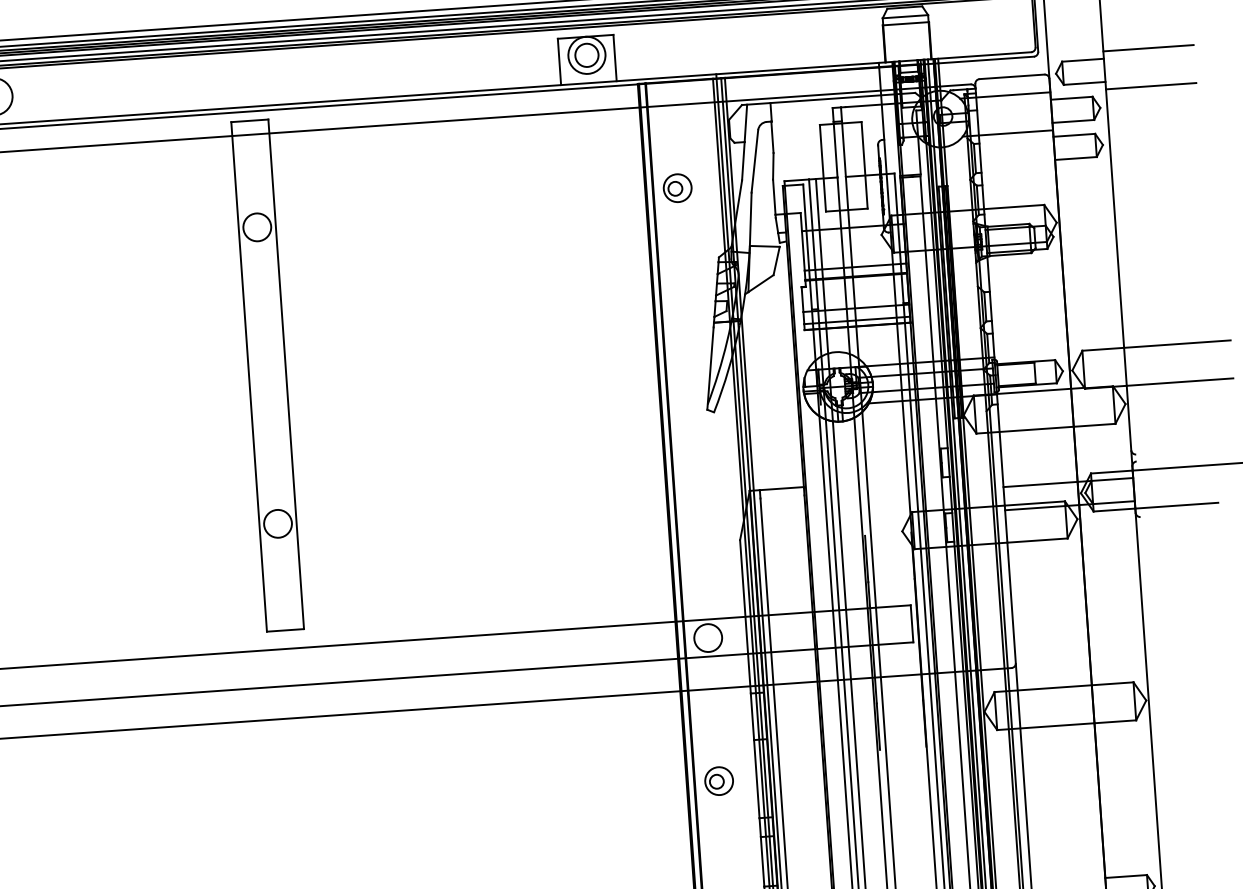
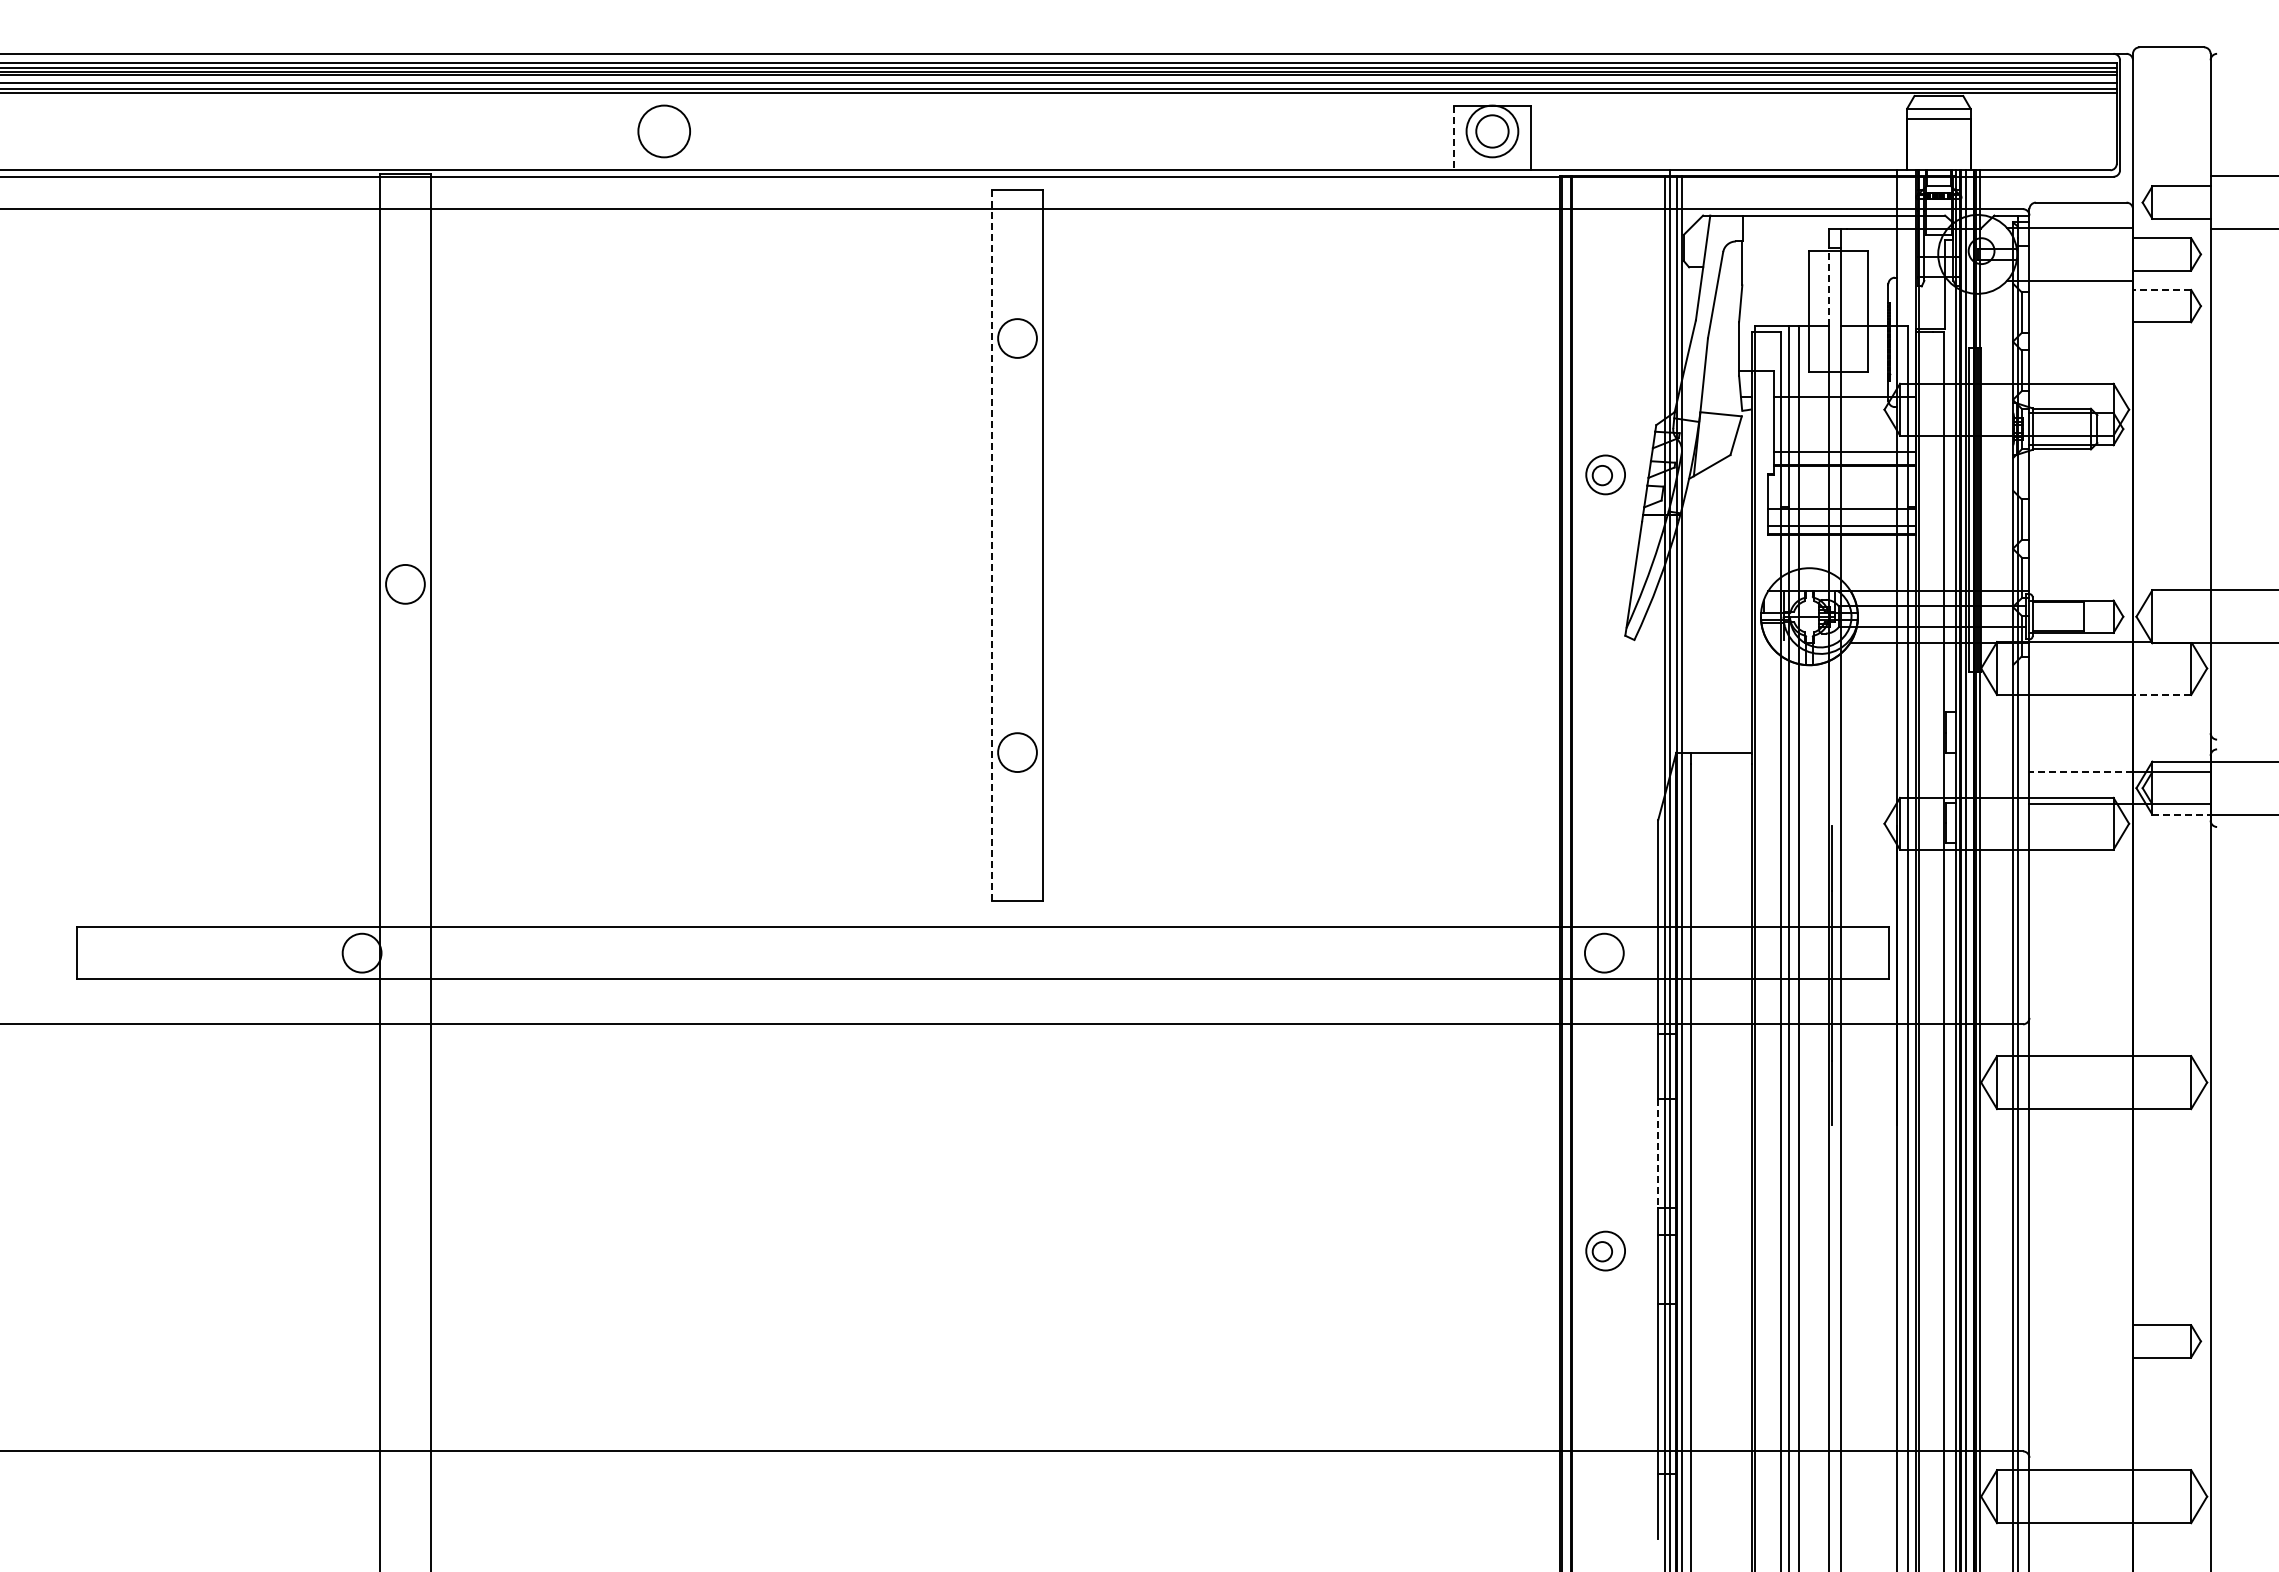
line: (559, 62) -> (1453, 138), solid -> dashed
line: (1073, 135) -> (2161, 289), solid -> dashed
line: (835, 149) -> (1828, 286), solid -> dashed
part: (677, 187) -> (1605, 474), moved
line: (249, 376) -> (991, 545), solid -> dashed
line: (1094, 425) -> (2161, 695), solid -> dashed
line: (1040, 484) -> (2081, 772), solid -> dashed
line: (1115, 509) -> (2182, 814), solid -> dashed
line: (757, 778) -> (1658, 1153), solid -> dashed
part: (719, 780) -> (1605, 1250), moved

